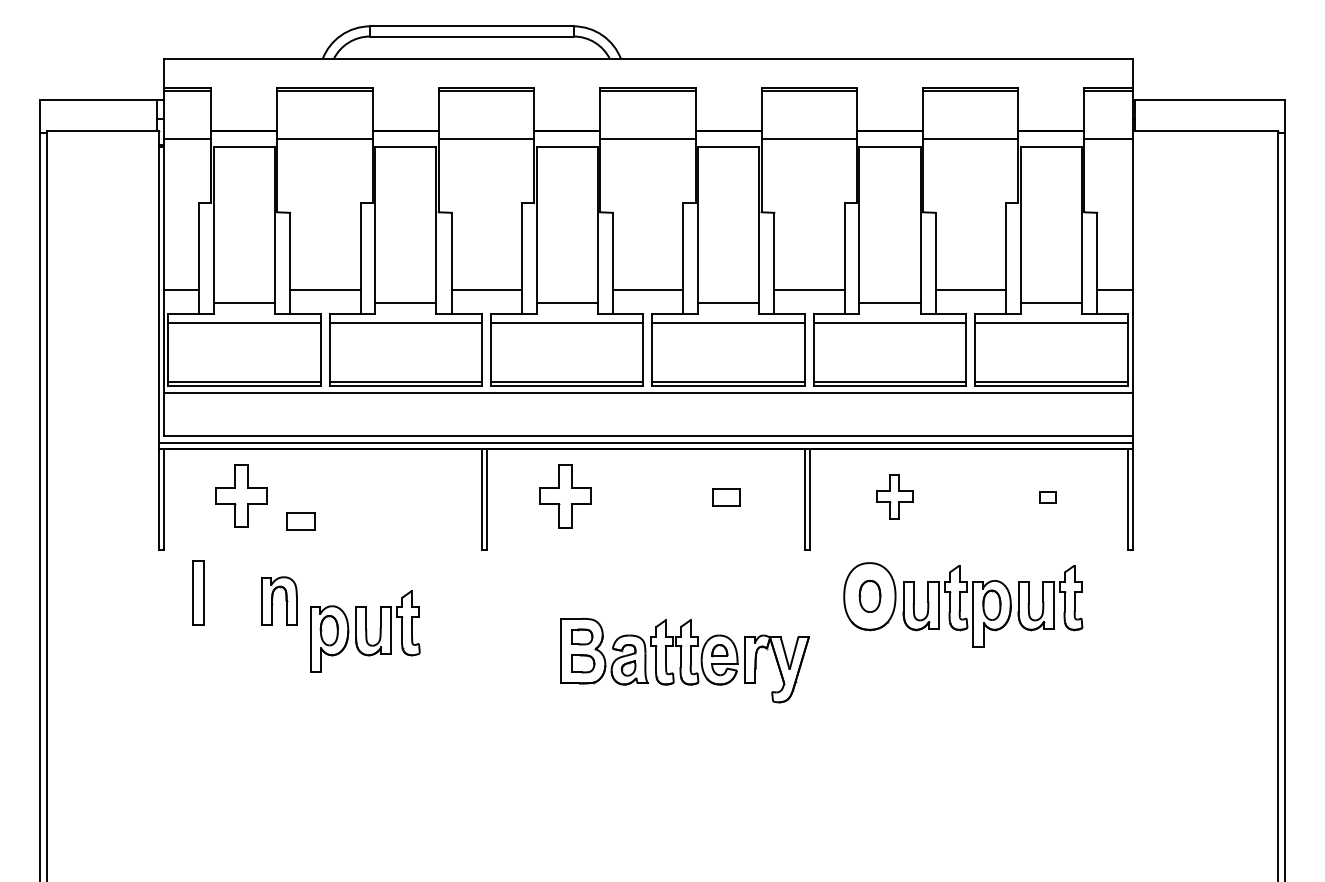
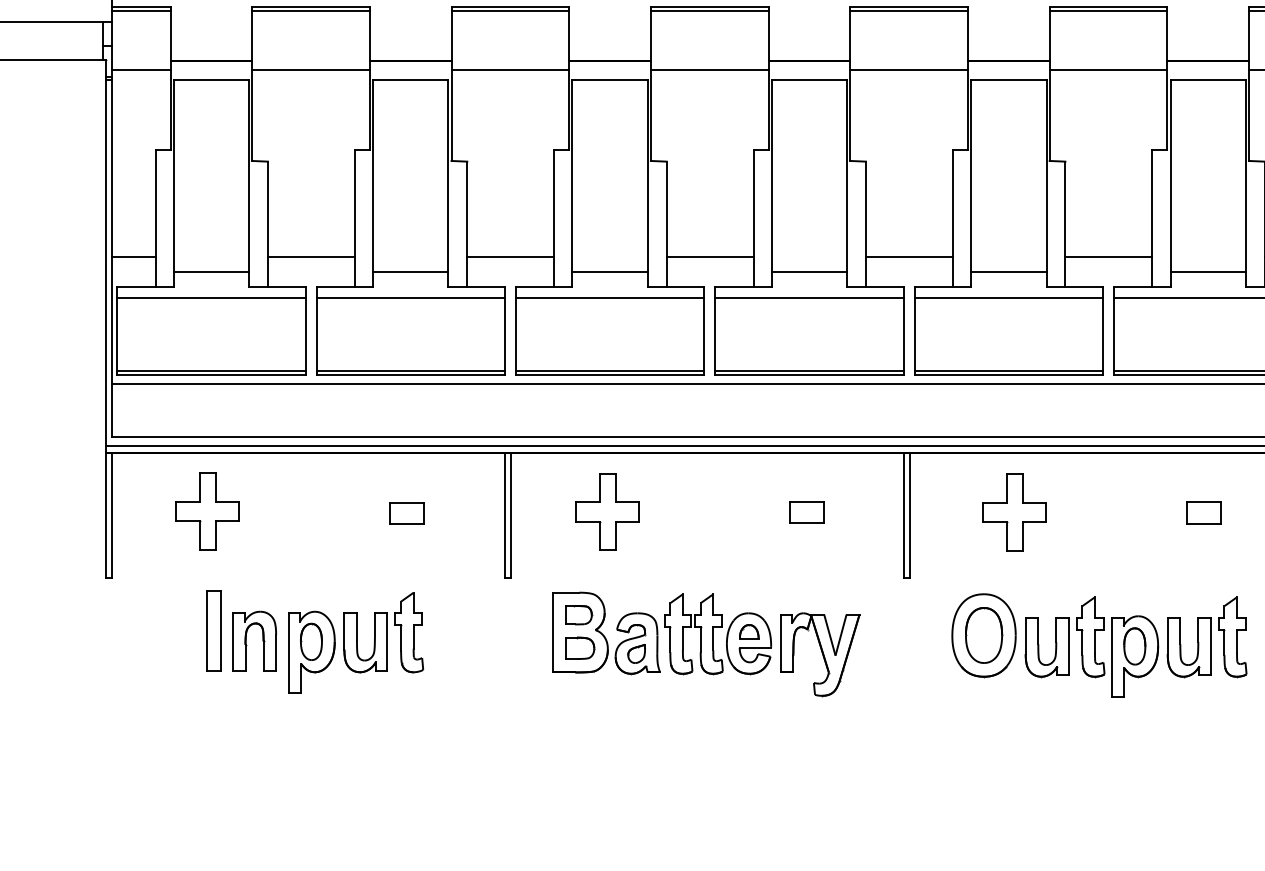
part: (894, 496) -> (1014, 512), size x1.43
part: (1047, 497) -> (1203, 513), size x1.67
part: (300, 521) -> (406, 513), moved
part: (198, 592) -> (214, 630), moved
part: (870, 596) -> (984, 635), size x1.43
part: (365, 631) -> (356, 642), moved
part: (684, 660) -> (705, 644), moved

